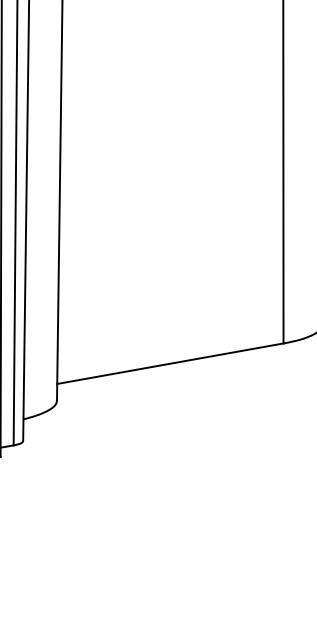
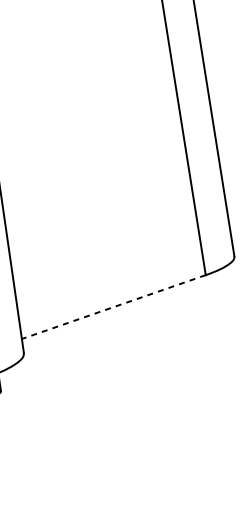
line: (170, 363) -> (113, 306), solid -> dashed

